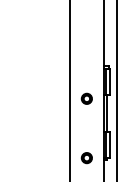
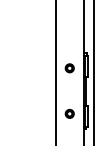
part: (86, 99) -> (69, 68), moved
part: (86, 157) -> (69, 113), moved

